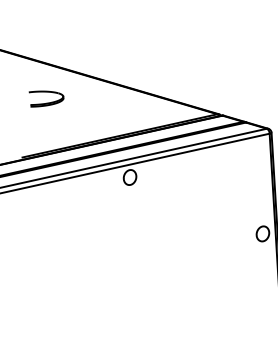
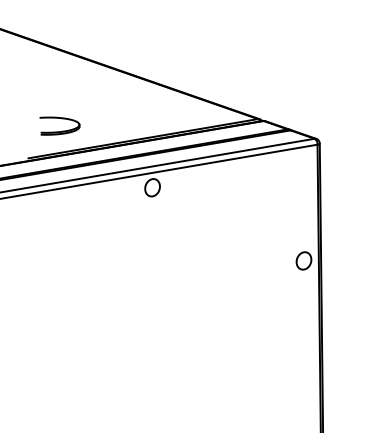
part: (46, 98) -> (59, 125), moved

